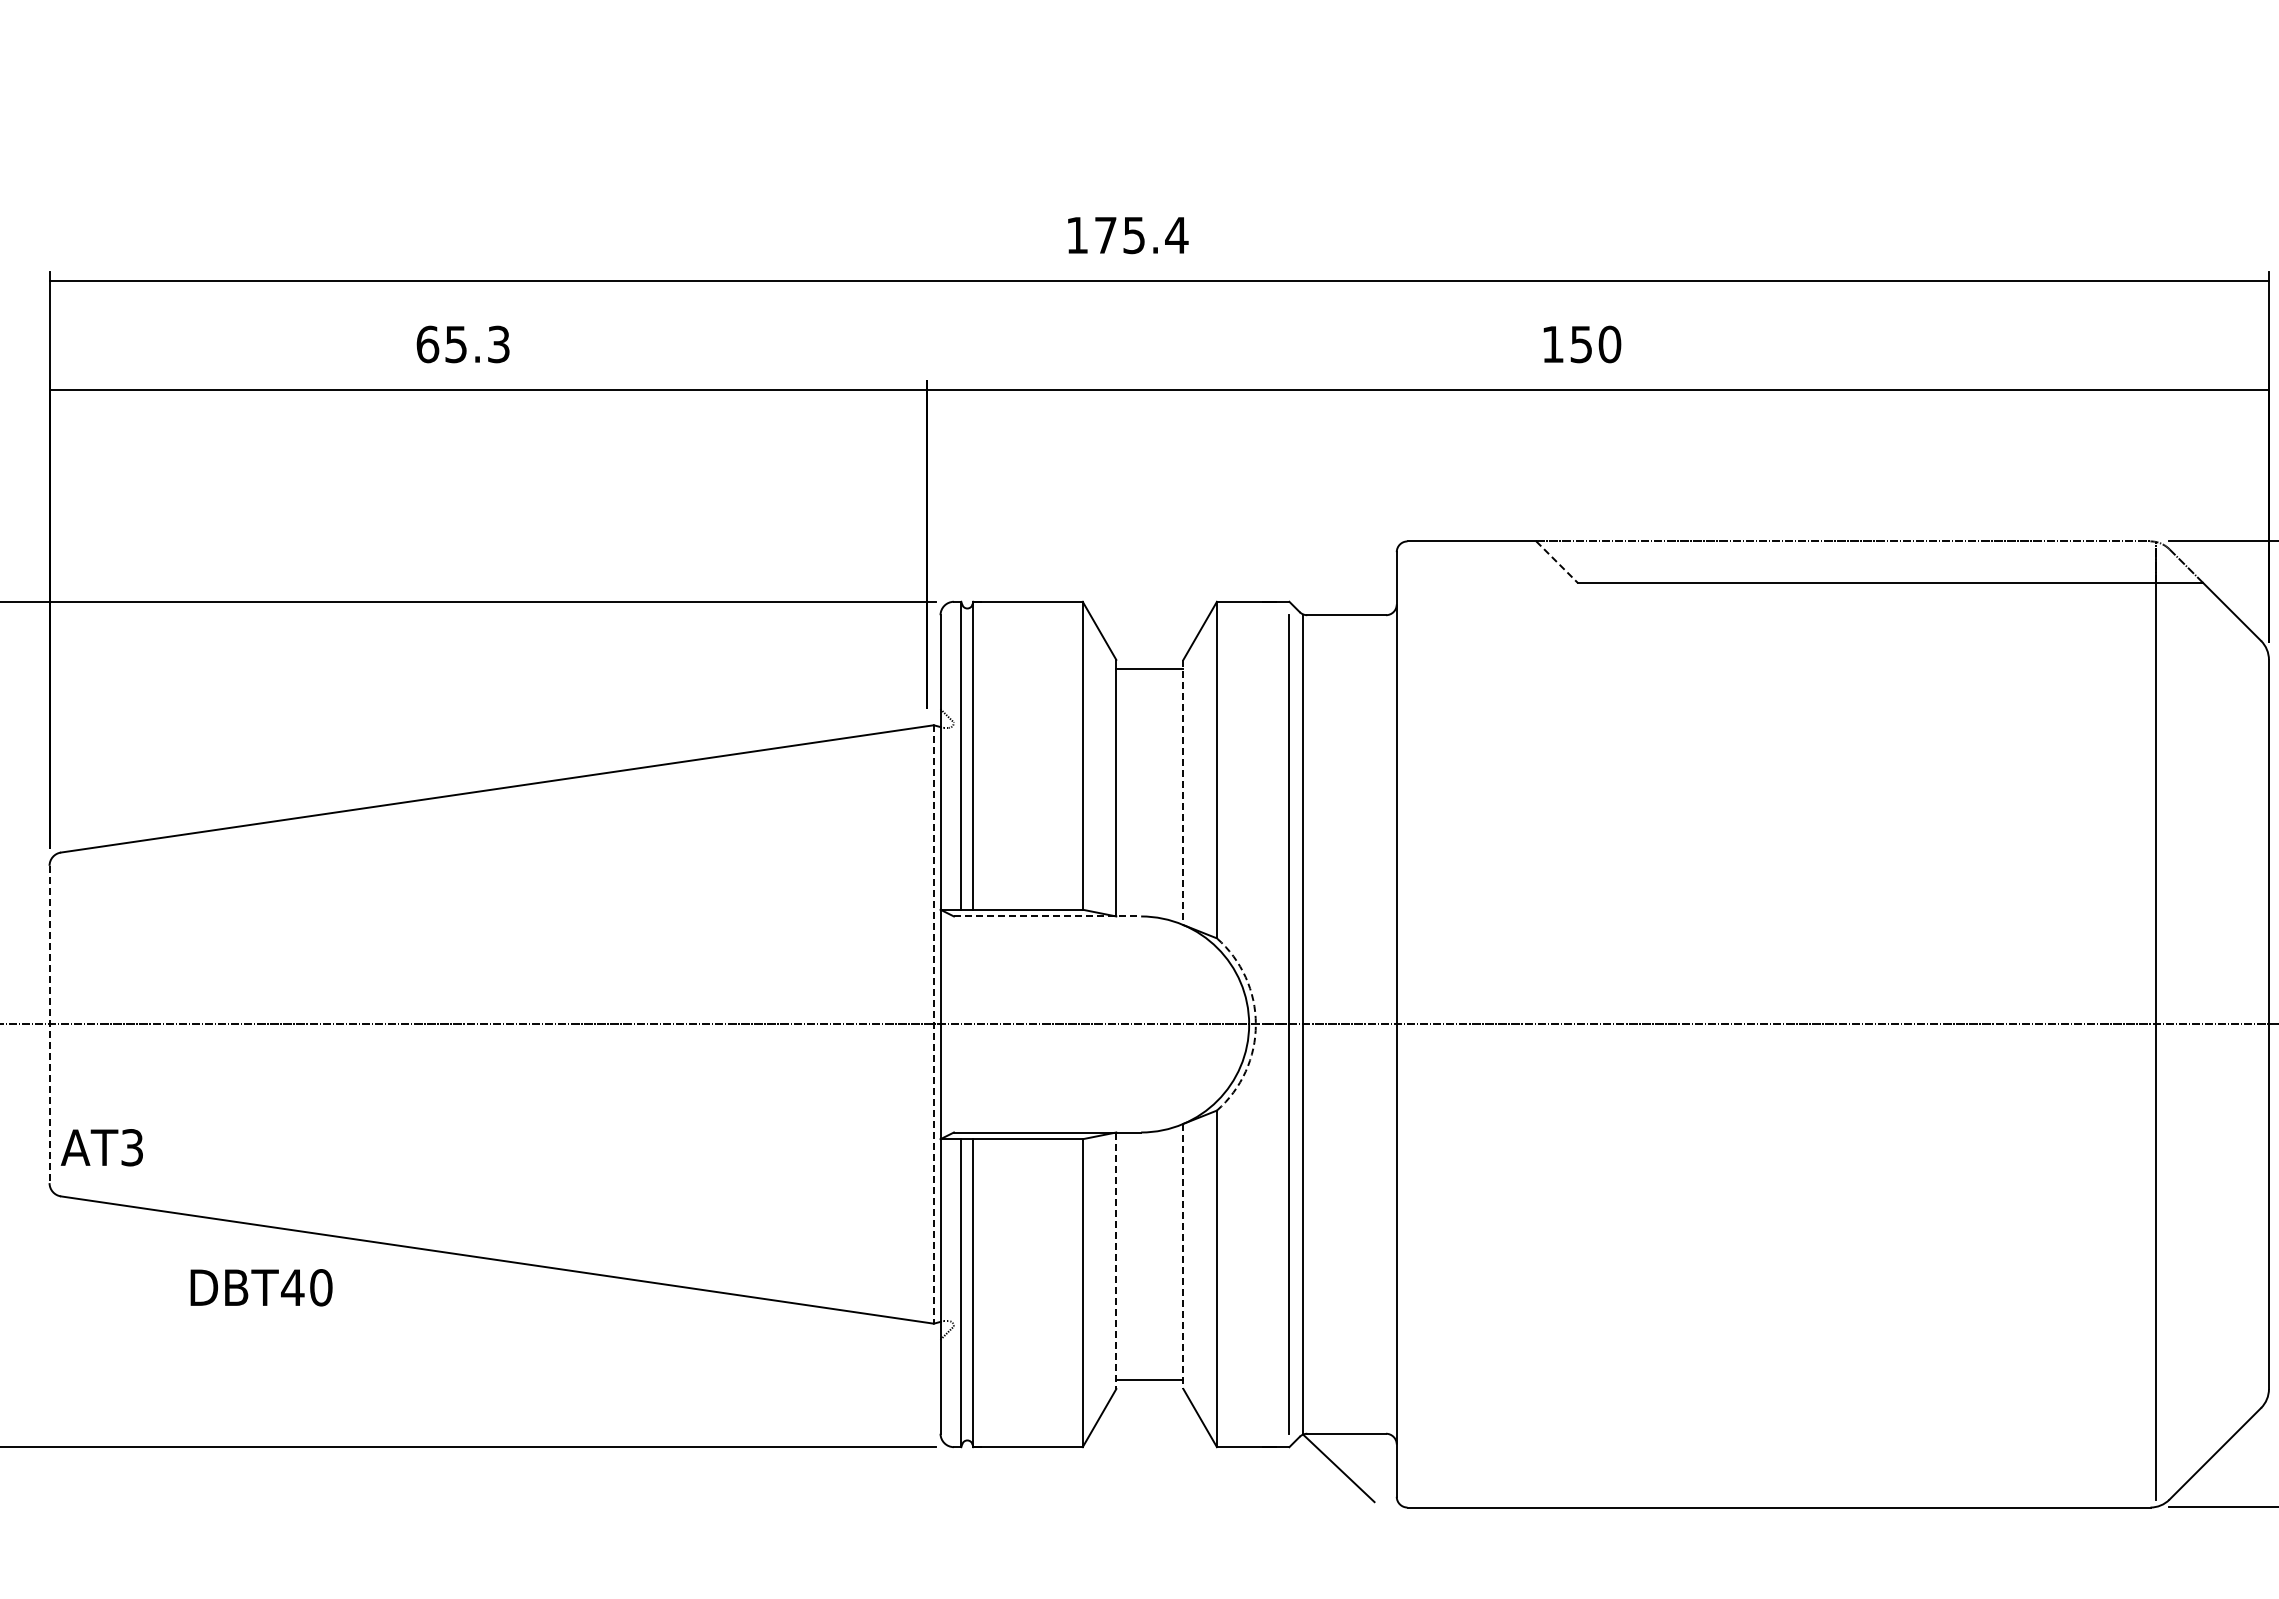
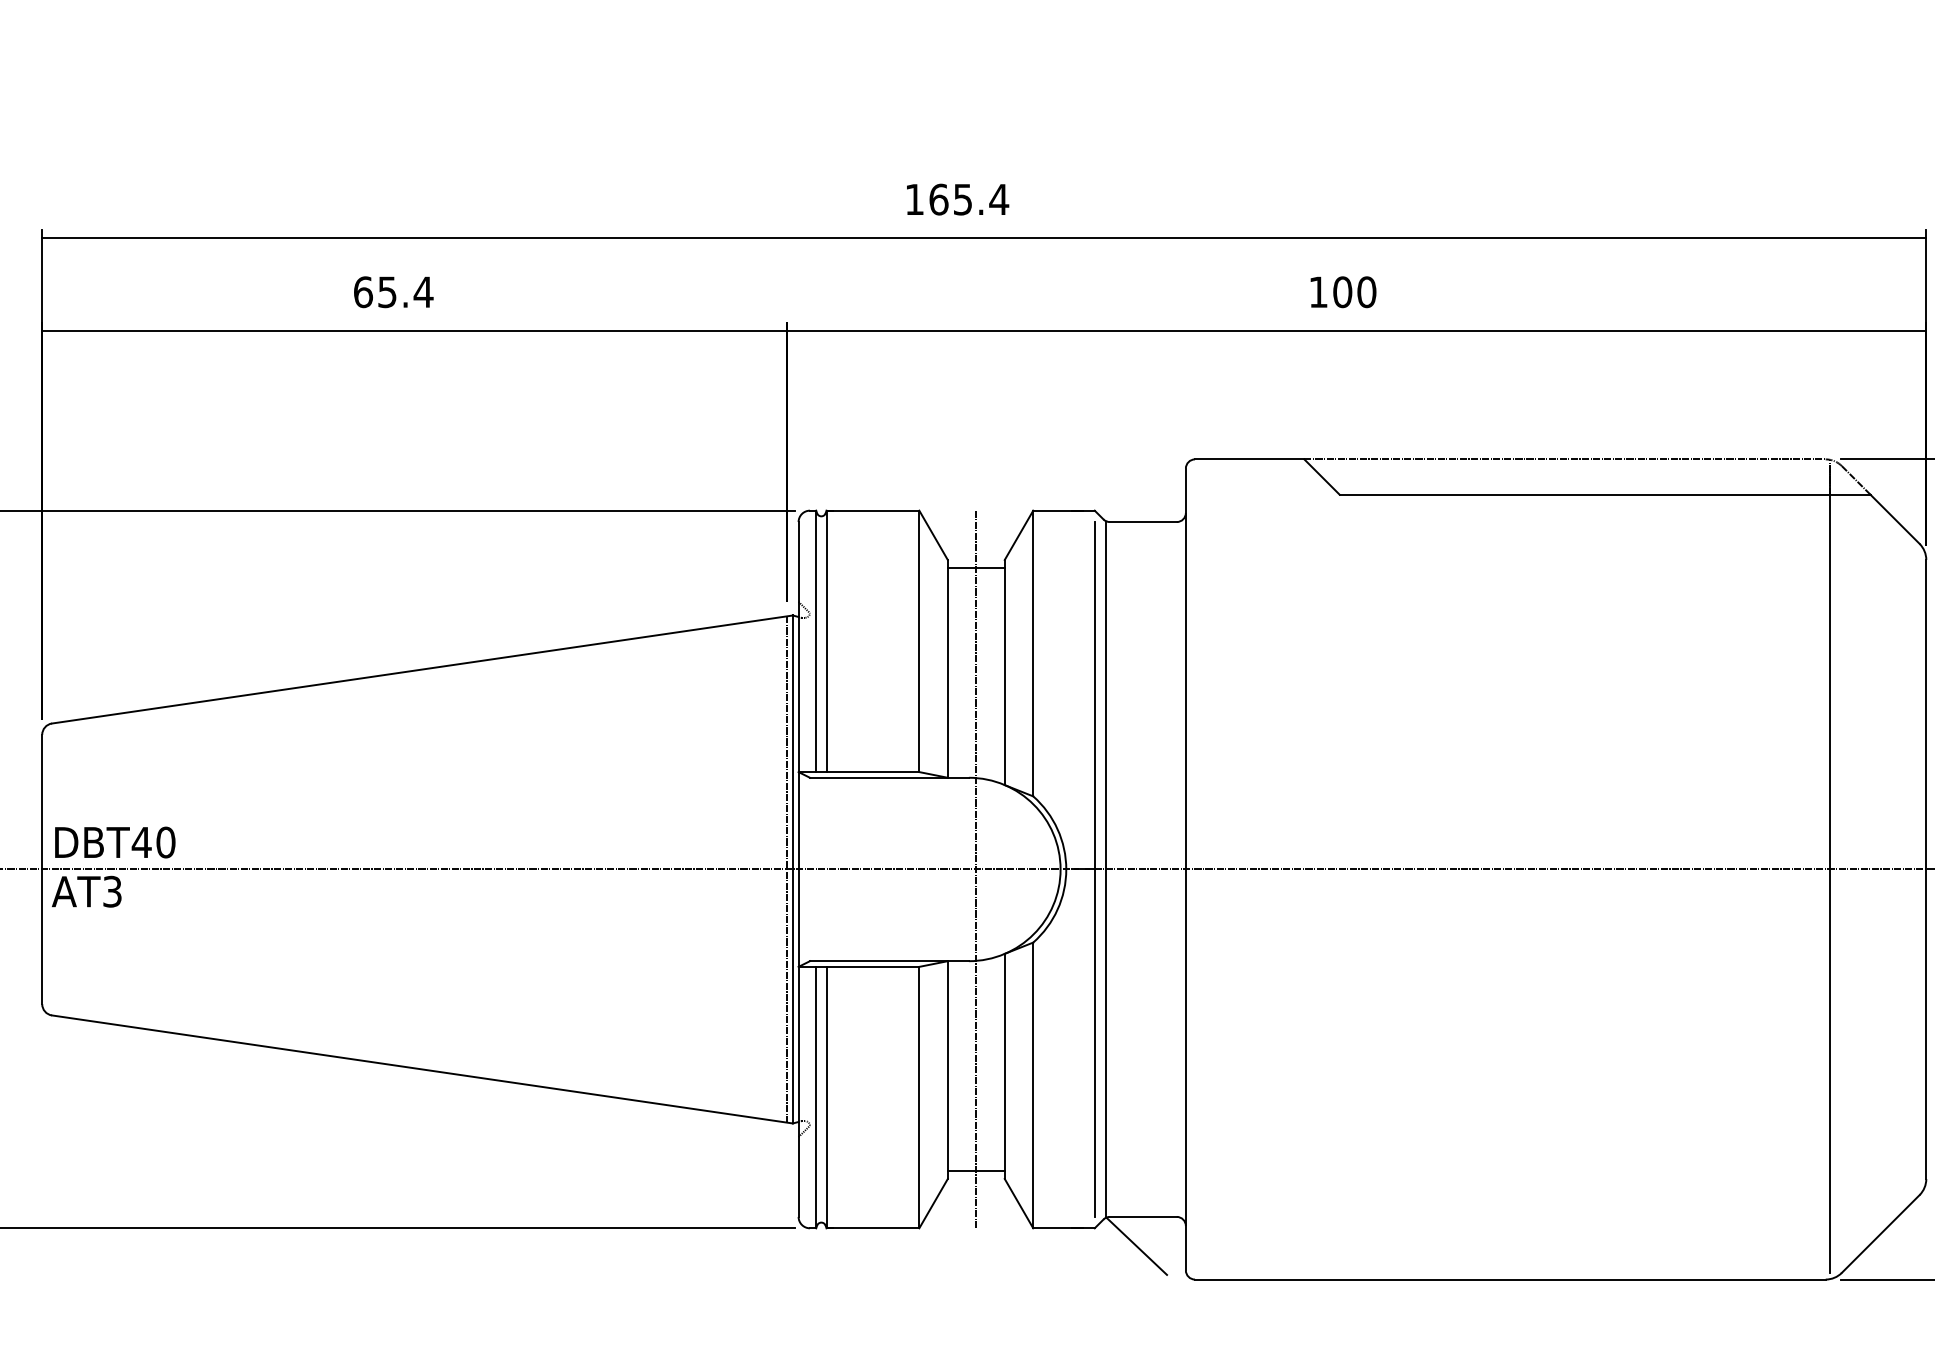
text: (1105, 235) -> (938, 199), 175.4 -> 165.4
text: (498, 344) -> (423, 292), 65.3 -> 65.4
text: (1581, 344) -> (1342, 292), 150 -> 100
line: (1557, 562) -> (1322, 477), dashed -> solid
line: (1183, 792) -> (1004, 672), dashed -> solid
line: (1047, 916) -> (889, 777), dashed -> solid
line: (49, 1024) -> (42, 869), dashed -> solid
line: (927, 1024) -> (787, 869), added
line: (933, 1024) -> (792, 869), dashed -> solid
line: (1149, 1024) -> (975, 869), added
arc: (1255, 1024) -> (1065, 869), dashed -> solid
text: (101, 1147) -> (86, 891), moved
line: (1183, 1256) -> (1004, 1066), dashed -> solid
line: (1116, 1261) -> (947, 1070), dashed -> solid
text: (261, 1287) -> (115, 842), moved

